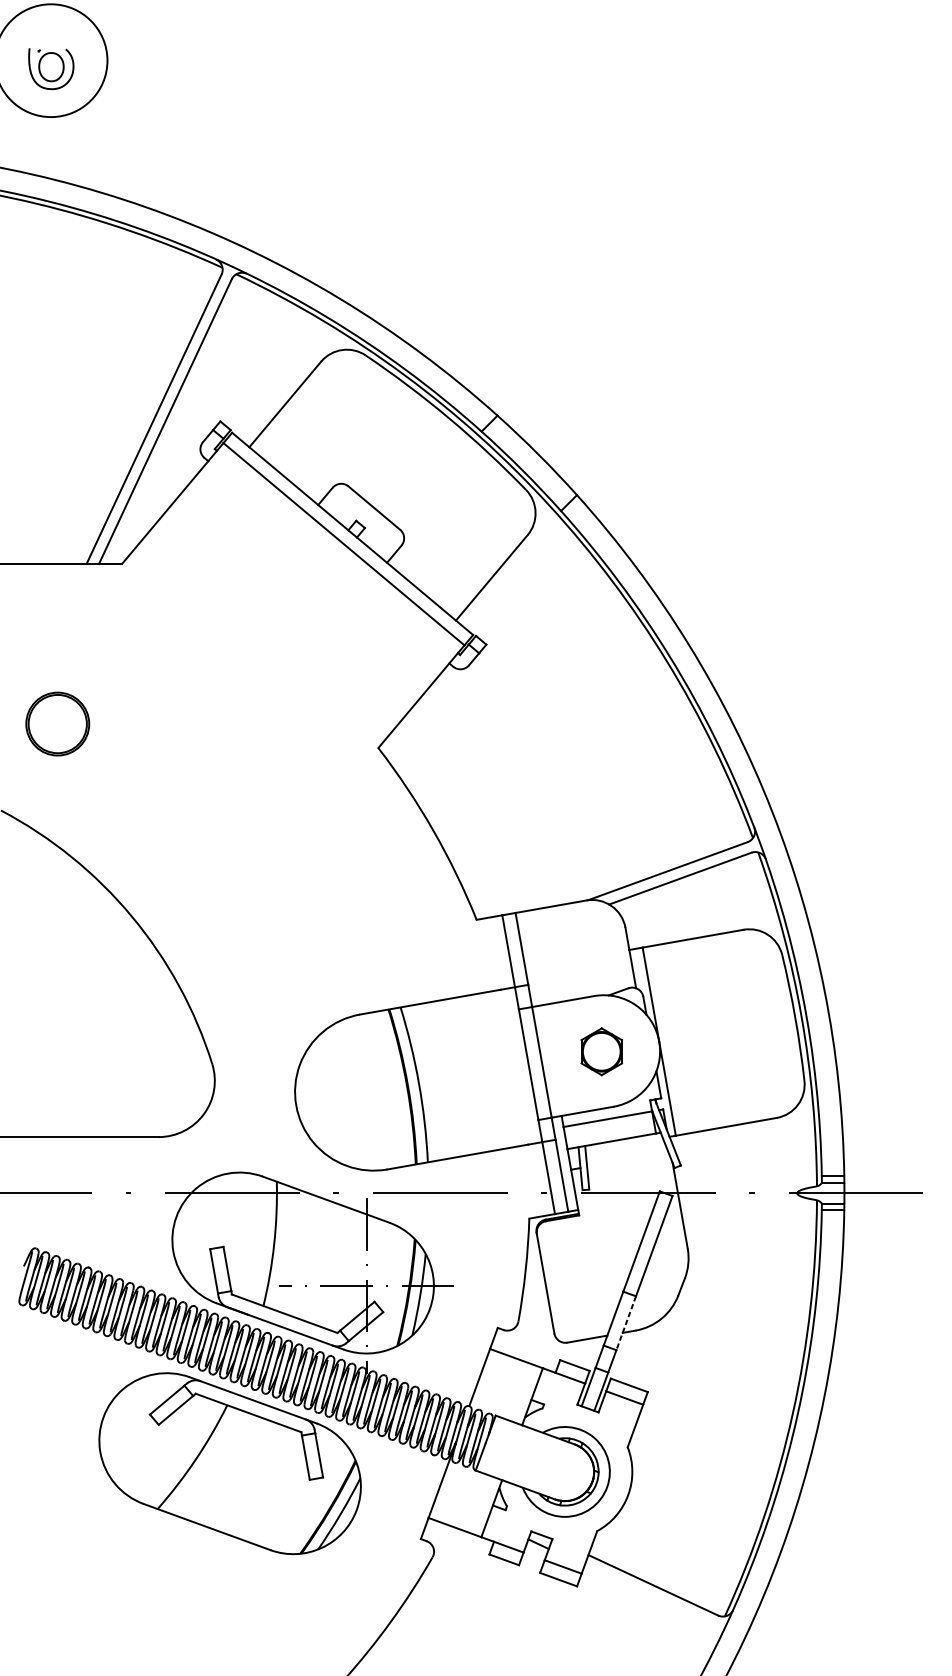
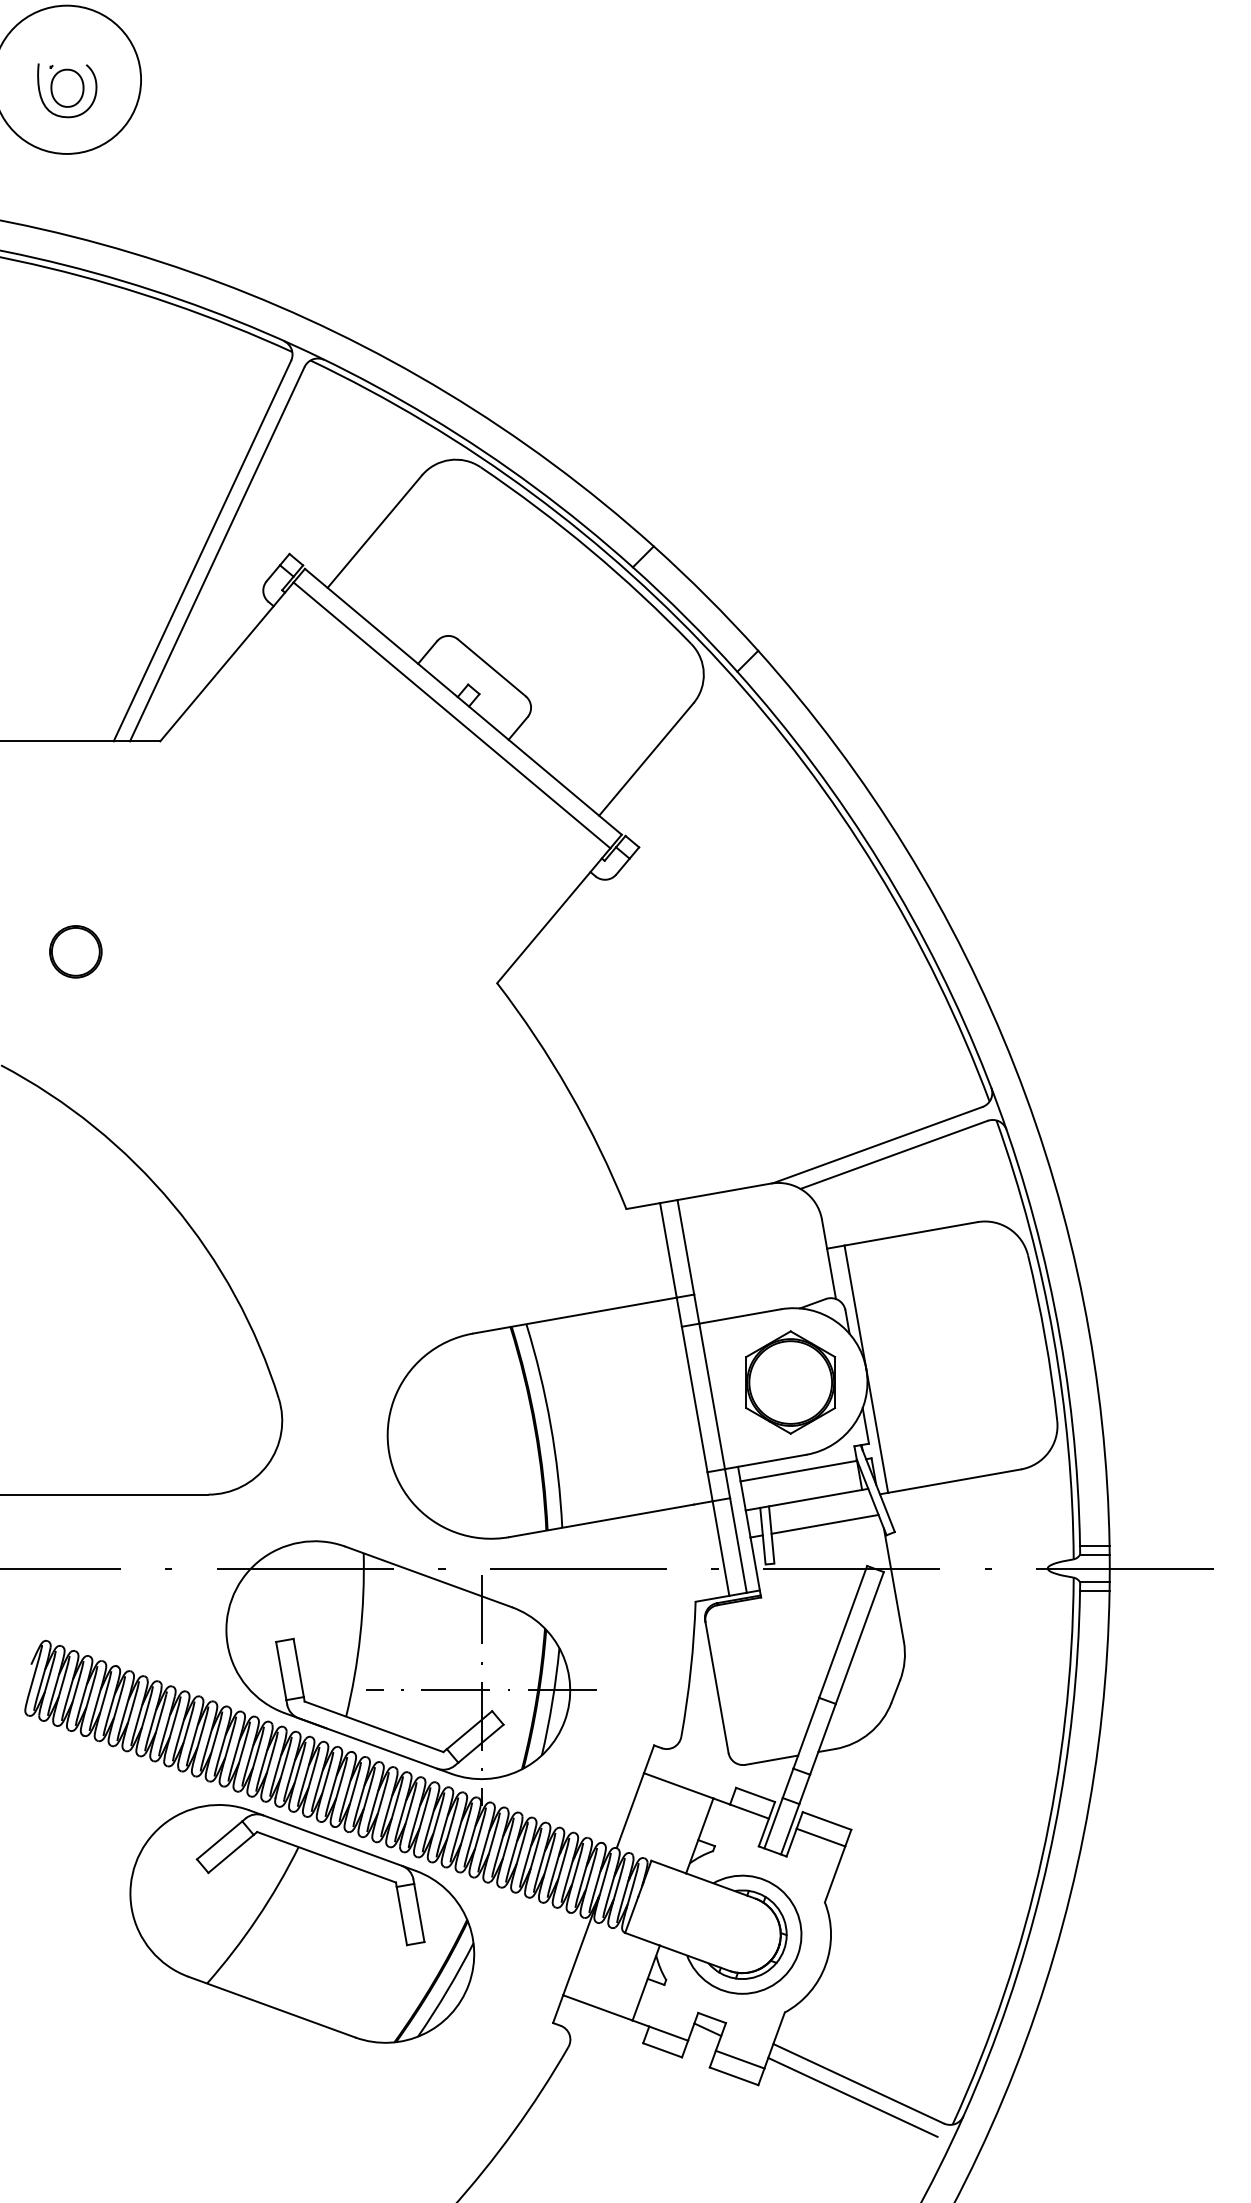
part: (57, 723) -> (75, 951), size x0.62
part: (601, 1051) -> (790, 1382), size x1.67
line: (627, 1159) -> (824, 1523), added
line: (625, 1323) -> (822, 1739), dashed -> solid
line: (648, 1594) -> (852, 2096), added

